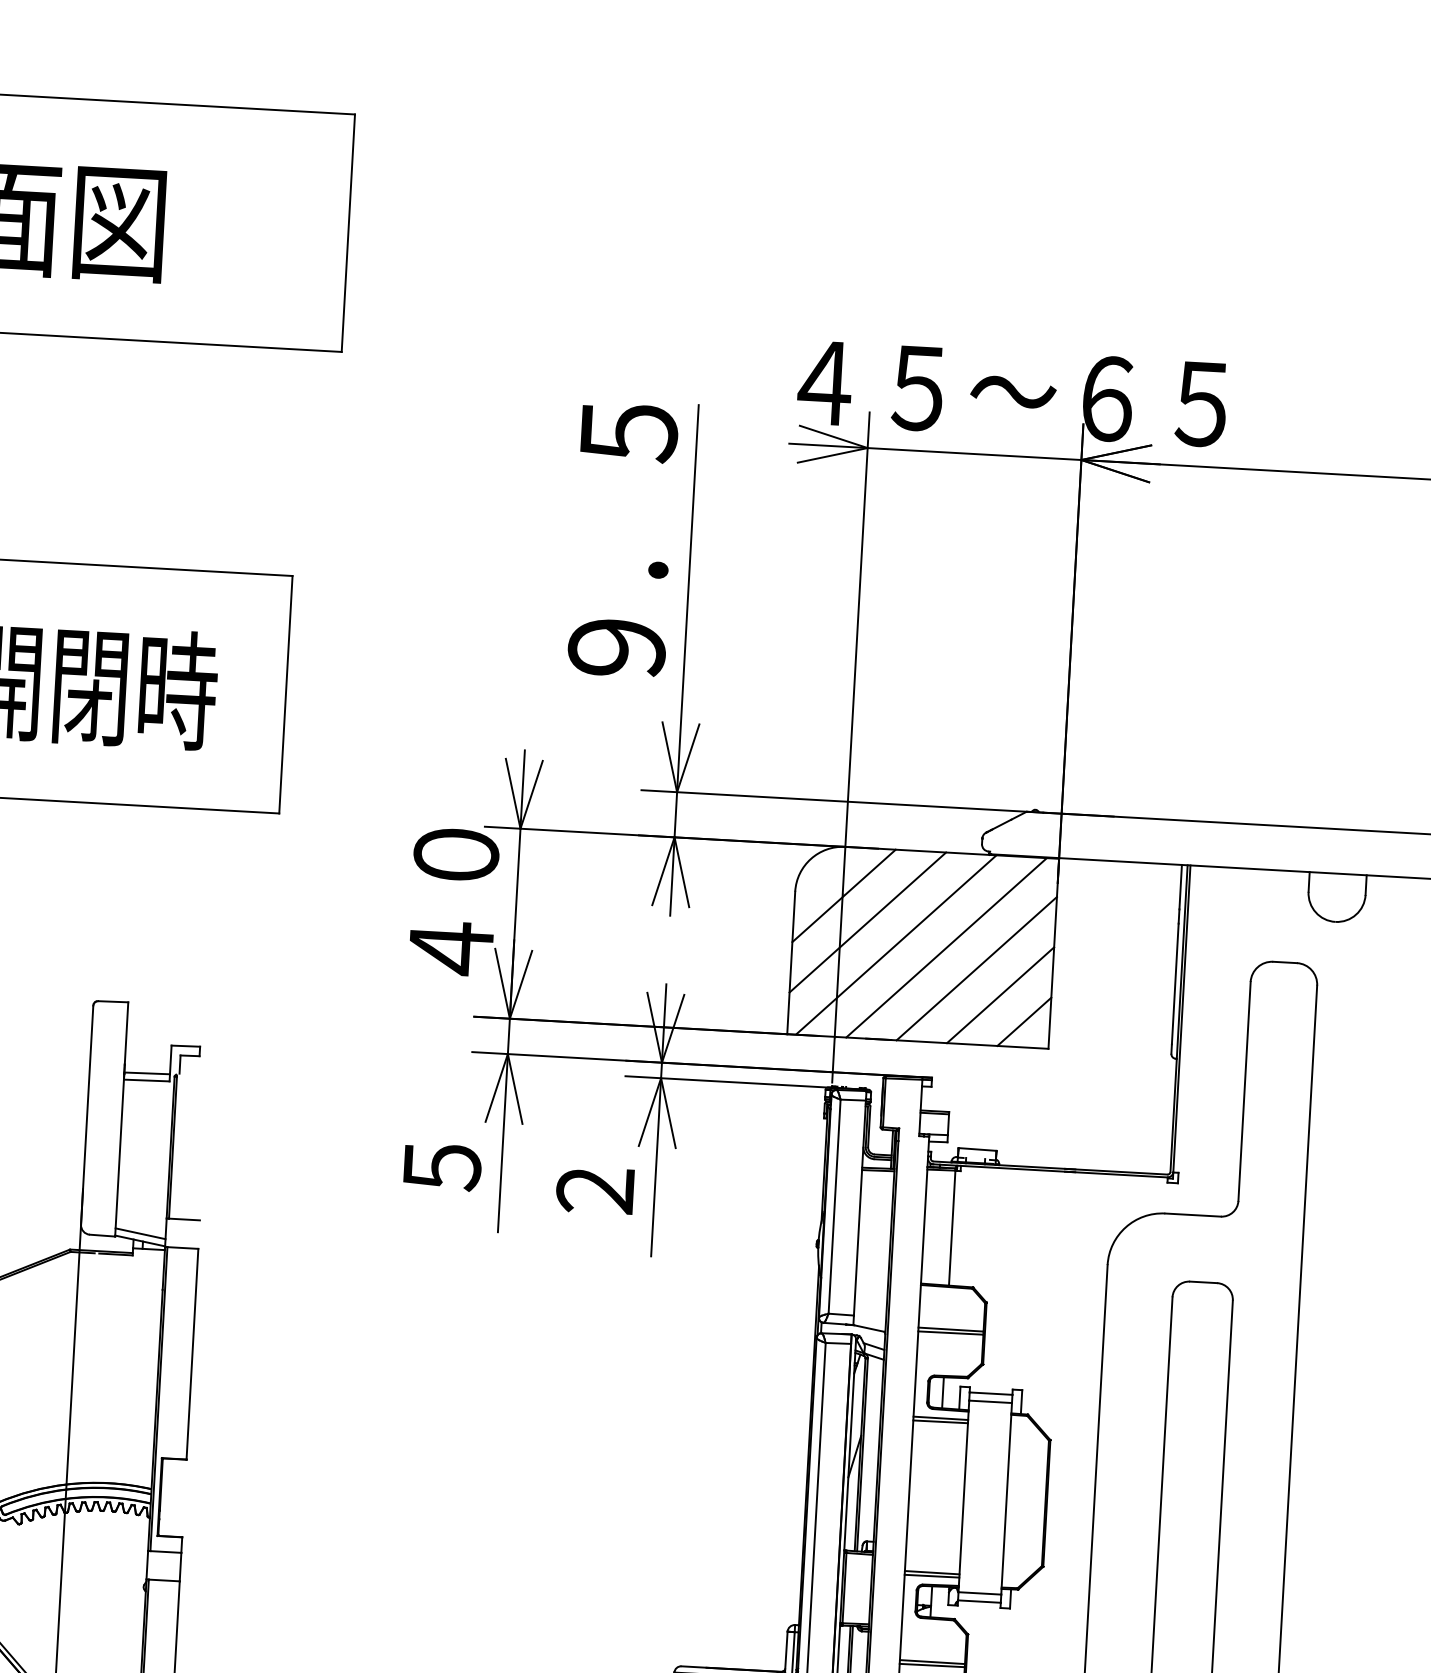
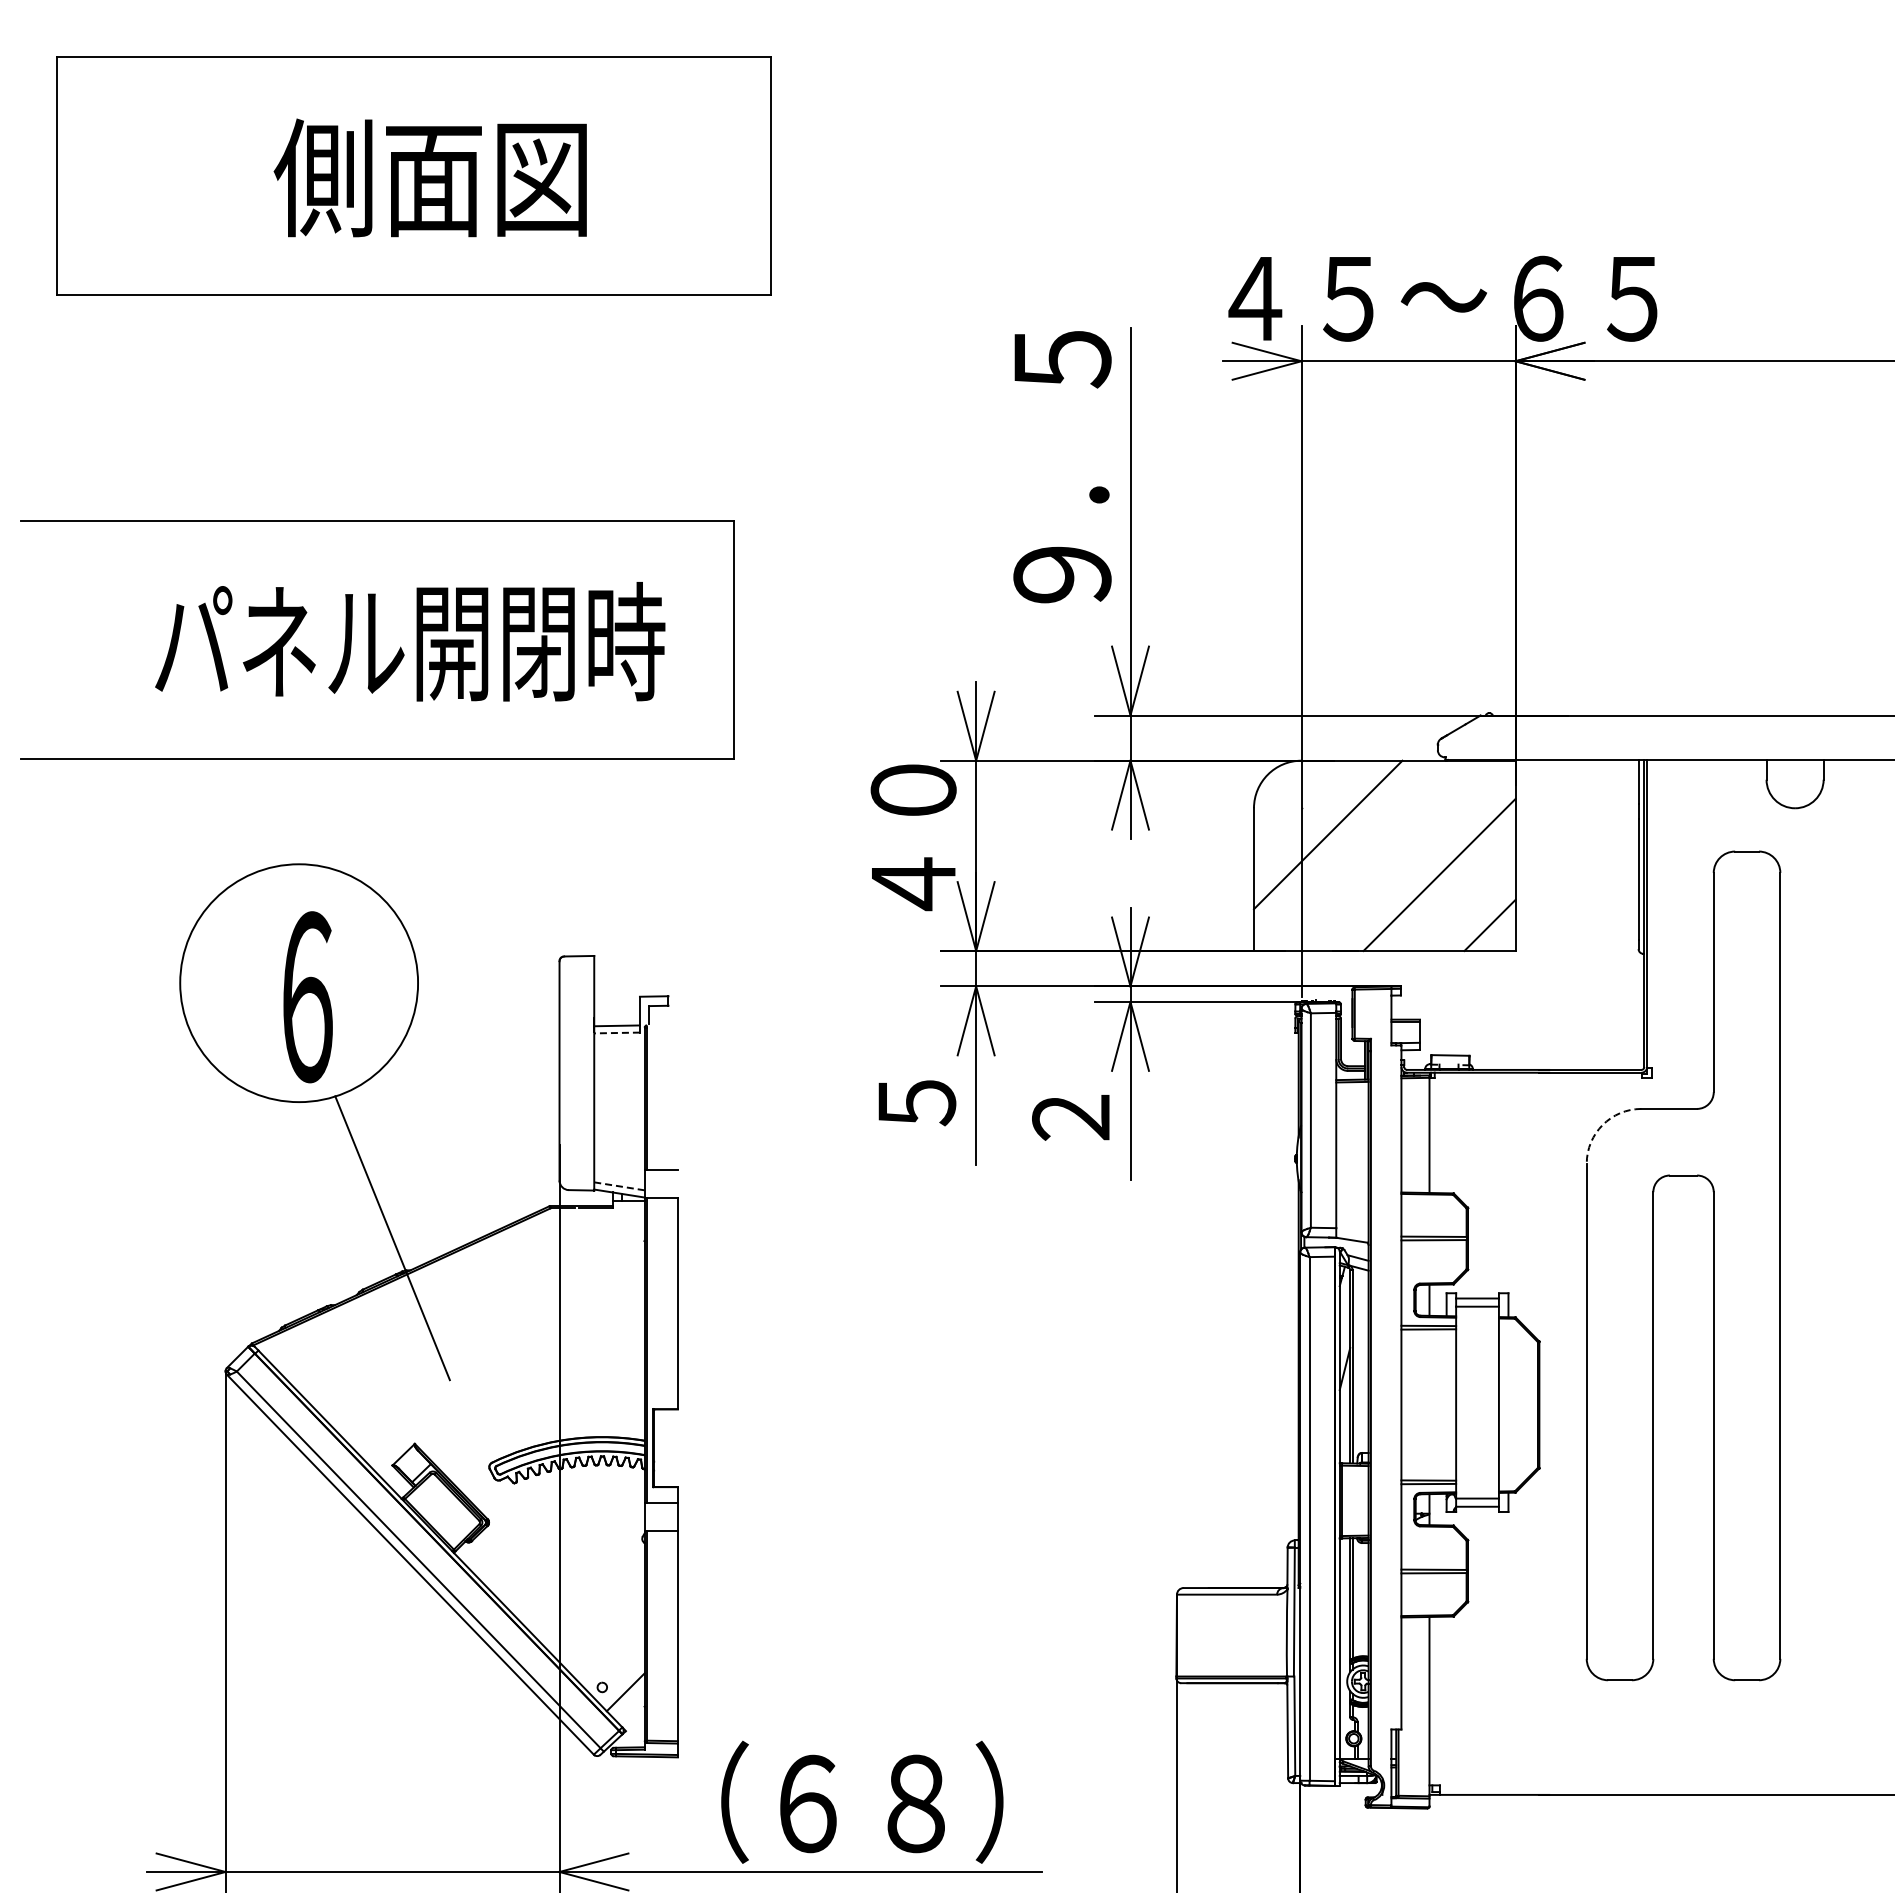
line: (843, 895) -> (1302, 809), removed
line: (895, 944) -> (1357, 855), removed
line: (946, 947) -> (1408, 855), removed
line: (1000, 995) -> (1464, 900), removed
line: (147, 1081) -> (617, 1033), solid -> dashed
arc: (1125, 1226) -> (1602, 1124), solid -> dashed
line: (140, 1233) -> (619, 1186), solid -> dashed

